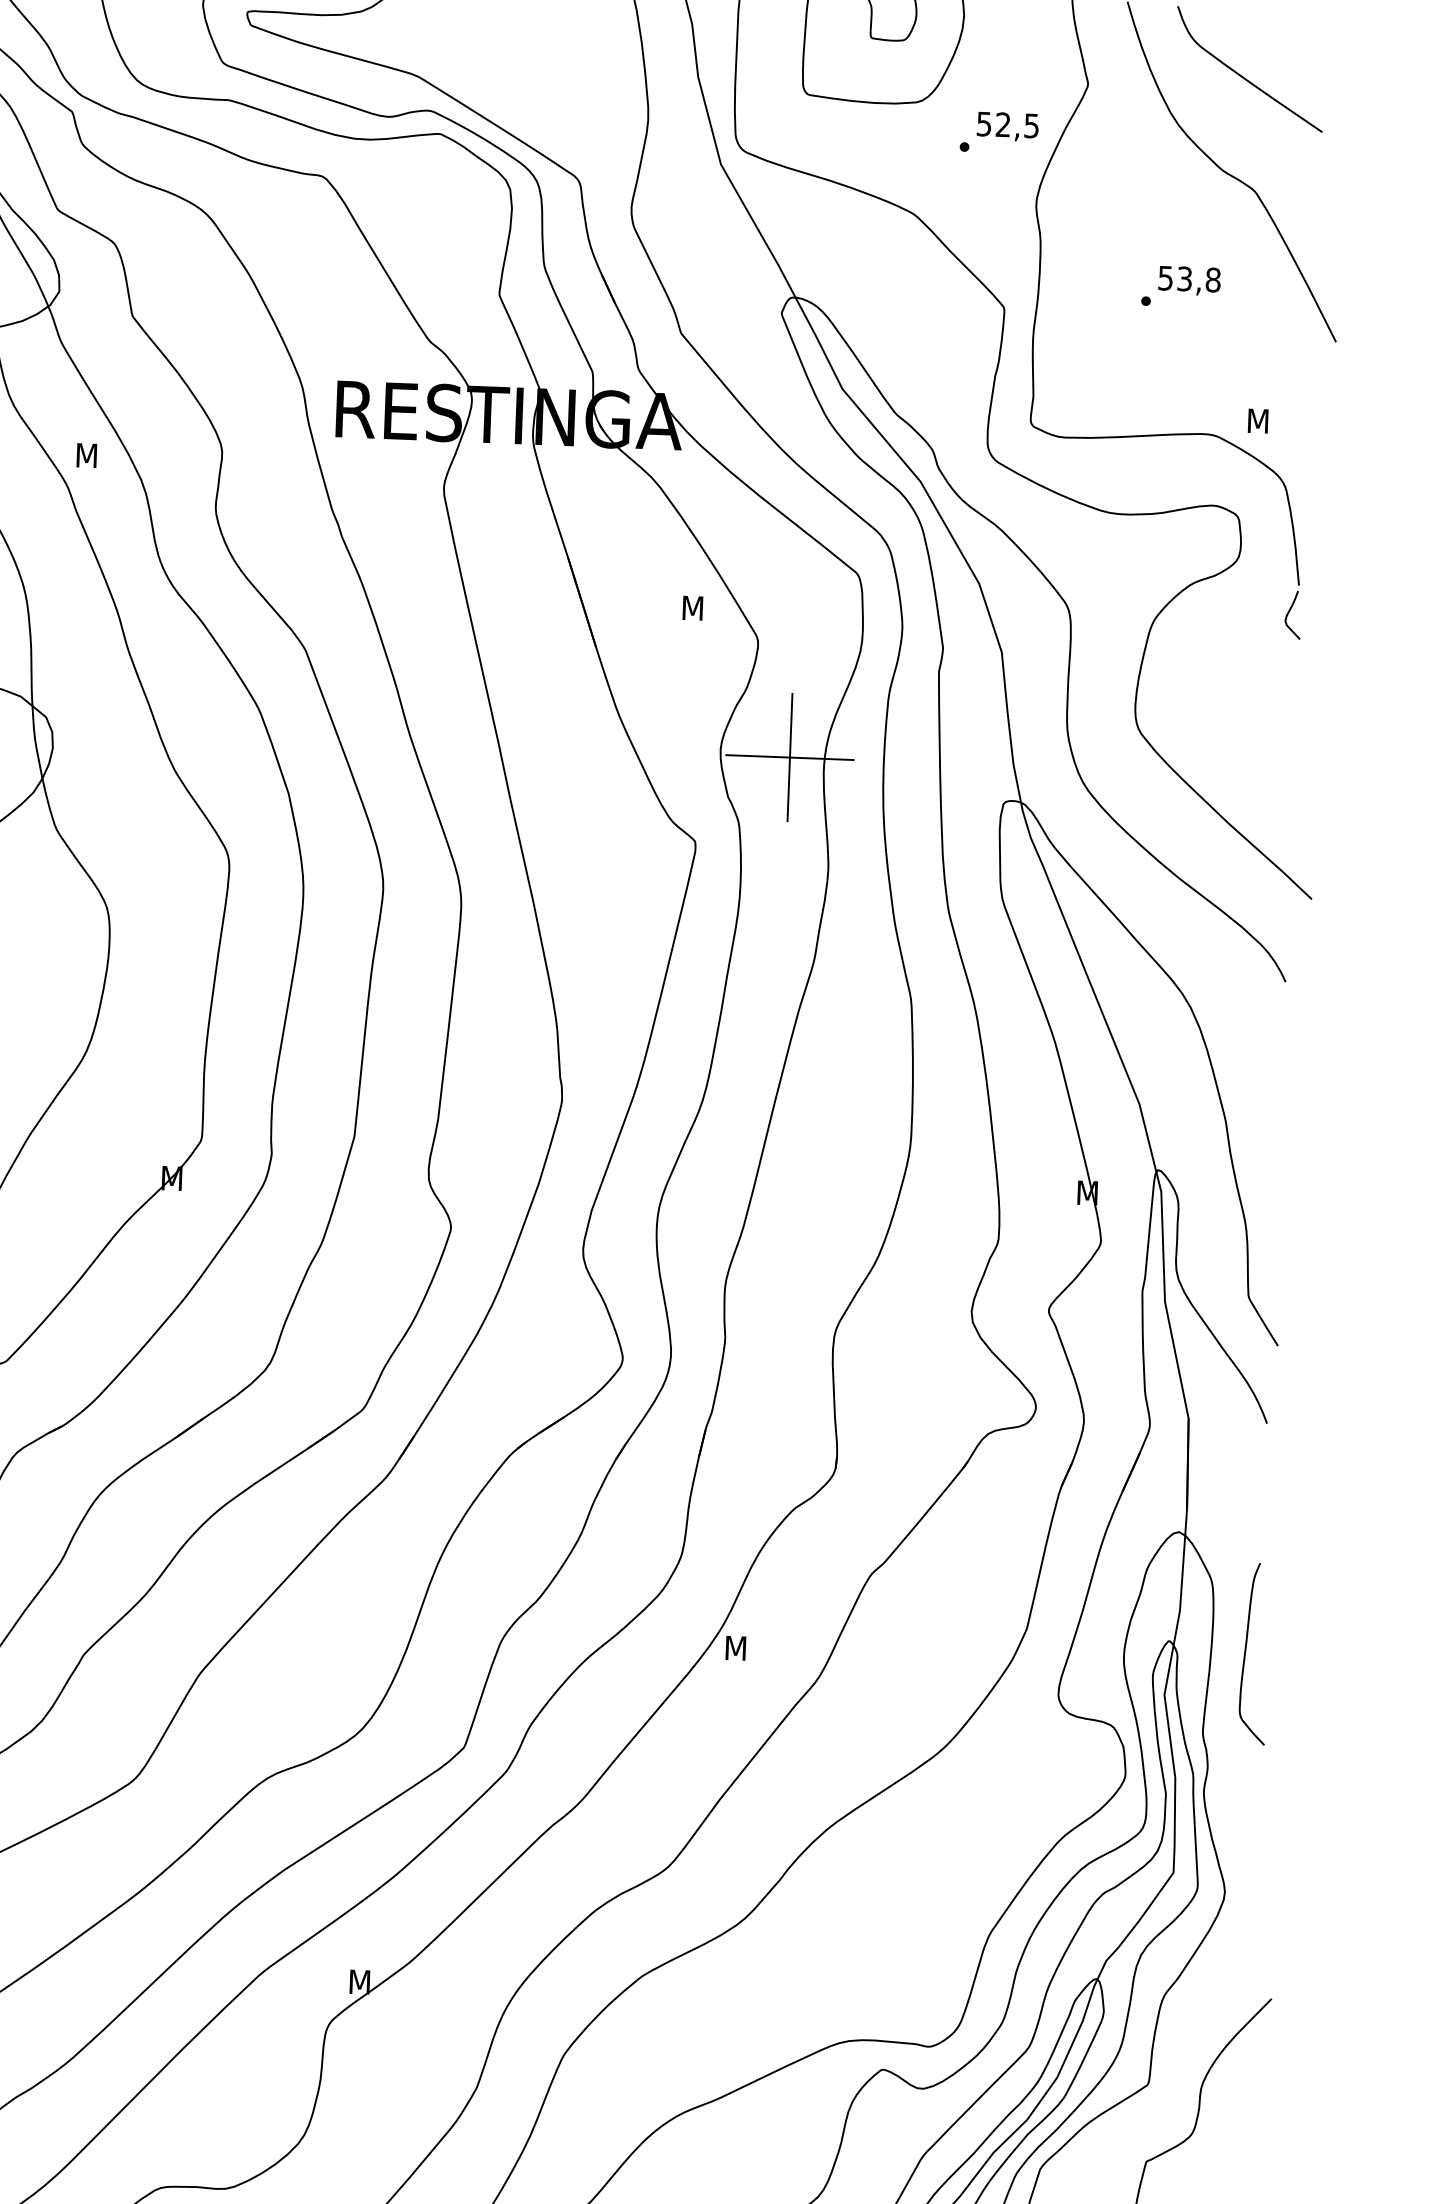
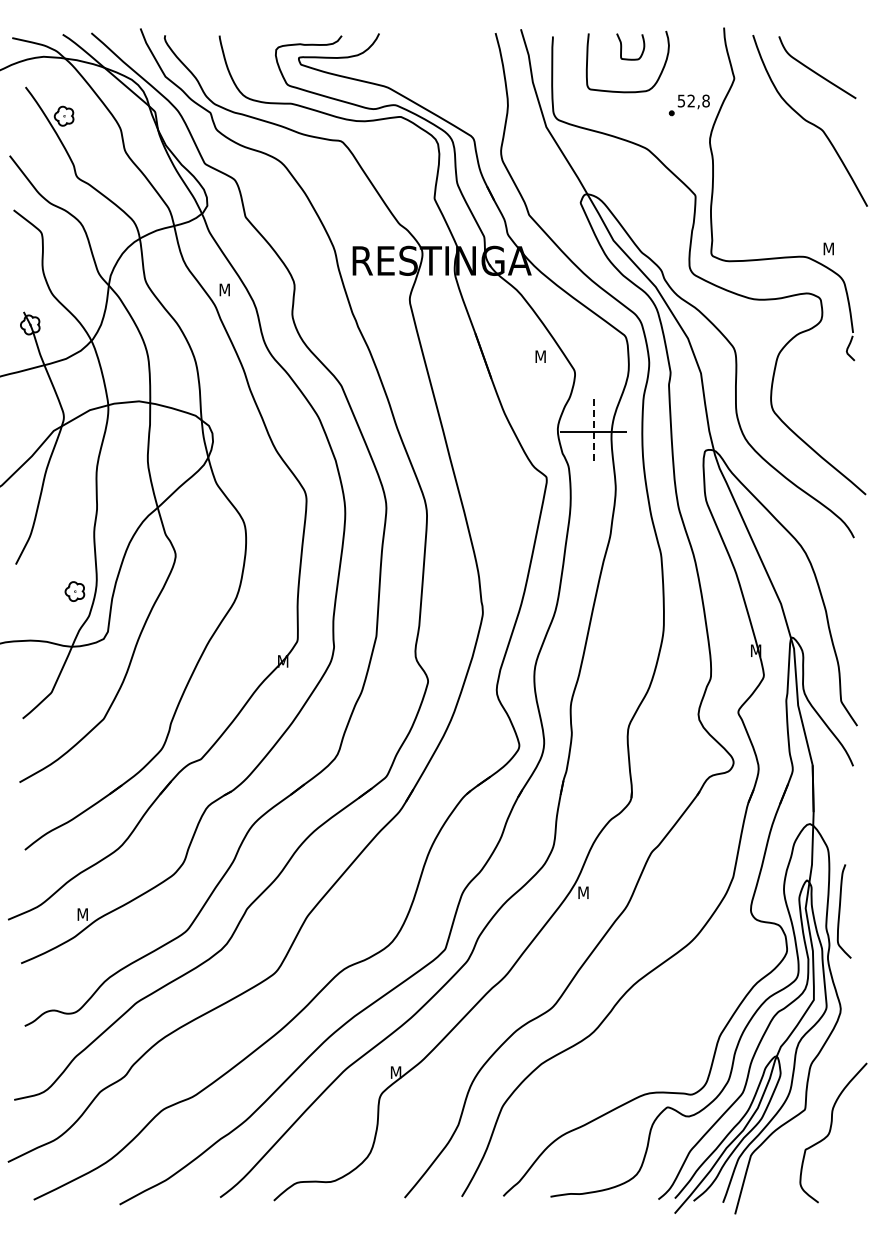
text: (1030, 124) -> (705, 100), 52,5 -> 52,8
part: (1179, 287) -> (785, 181), removed
line: (789, 758) -> (593, 432), solid -> dashed
curve: (1247, 1653) -> (840, 911), moved

